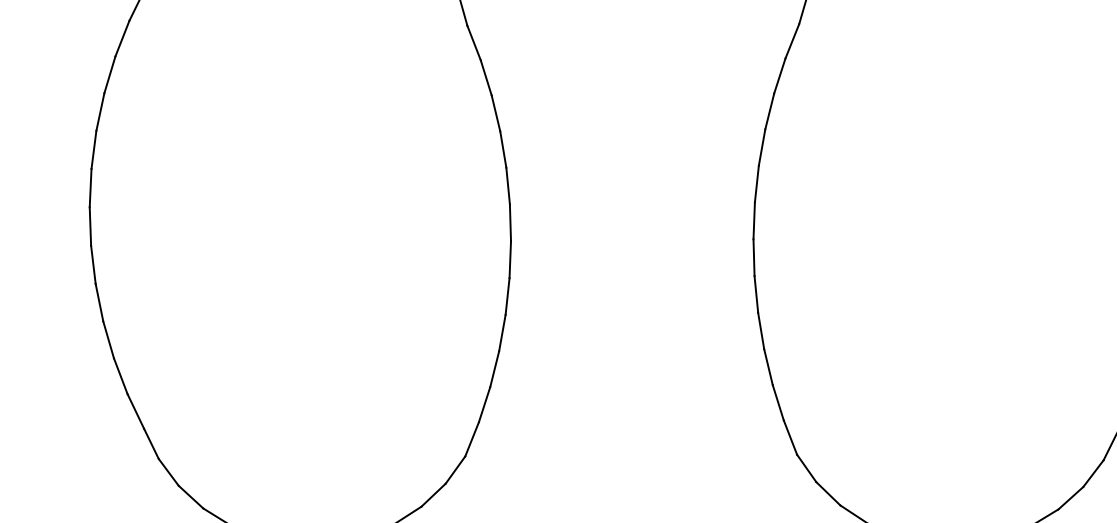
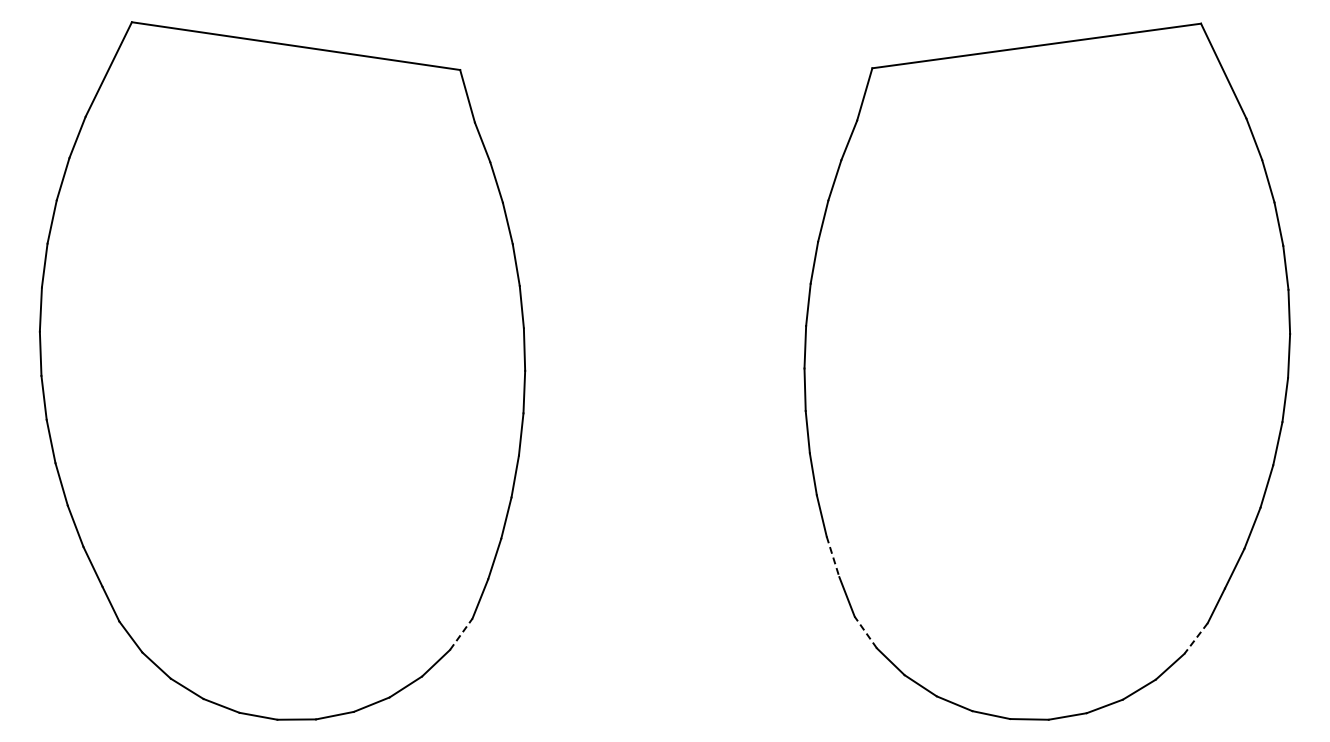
line: (778, 403) -> (833, 557), solid -> dashed
line: (806, 468) -> (865, 632), solid -> dashed
line: (455, 469) -> (461, 633), solid -> dashed
line: (1092, 473) -> (1195, 638), solid -> dashed

